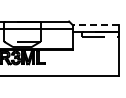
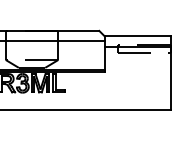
line: (95, 25) -> (137, 36), dashed -> solid

